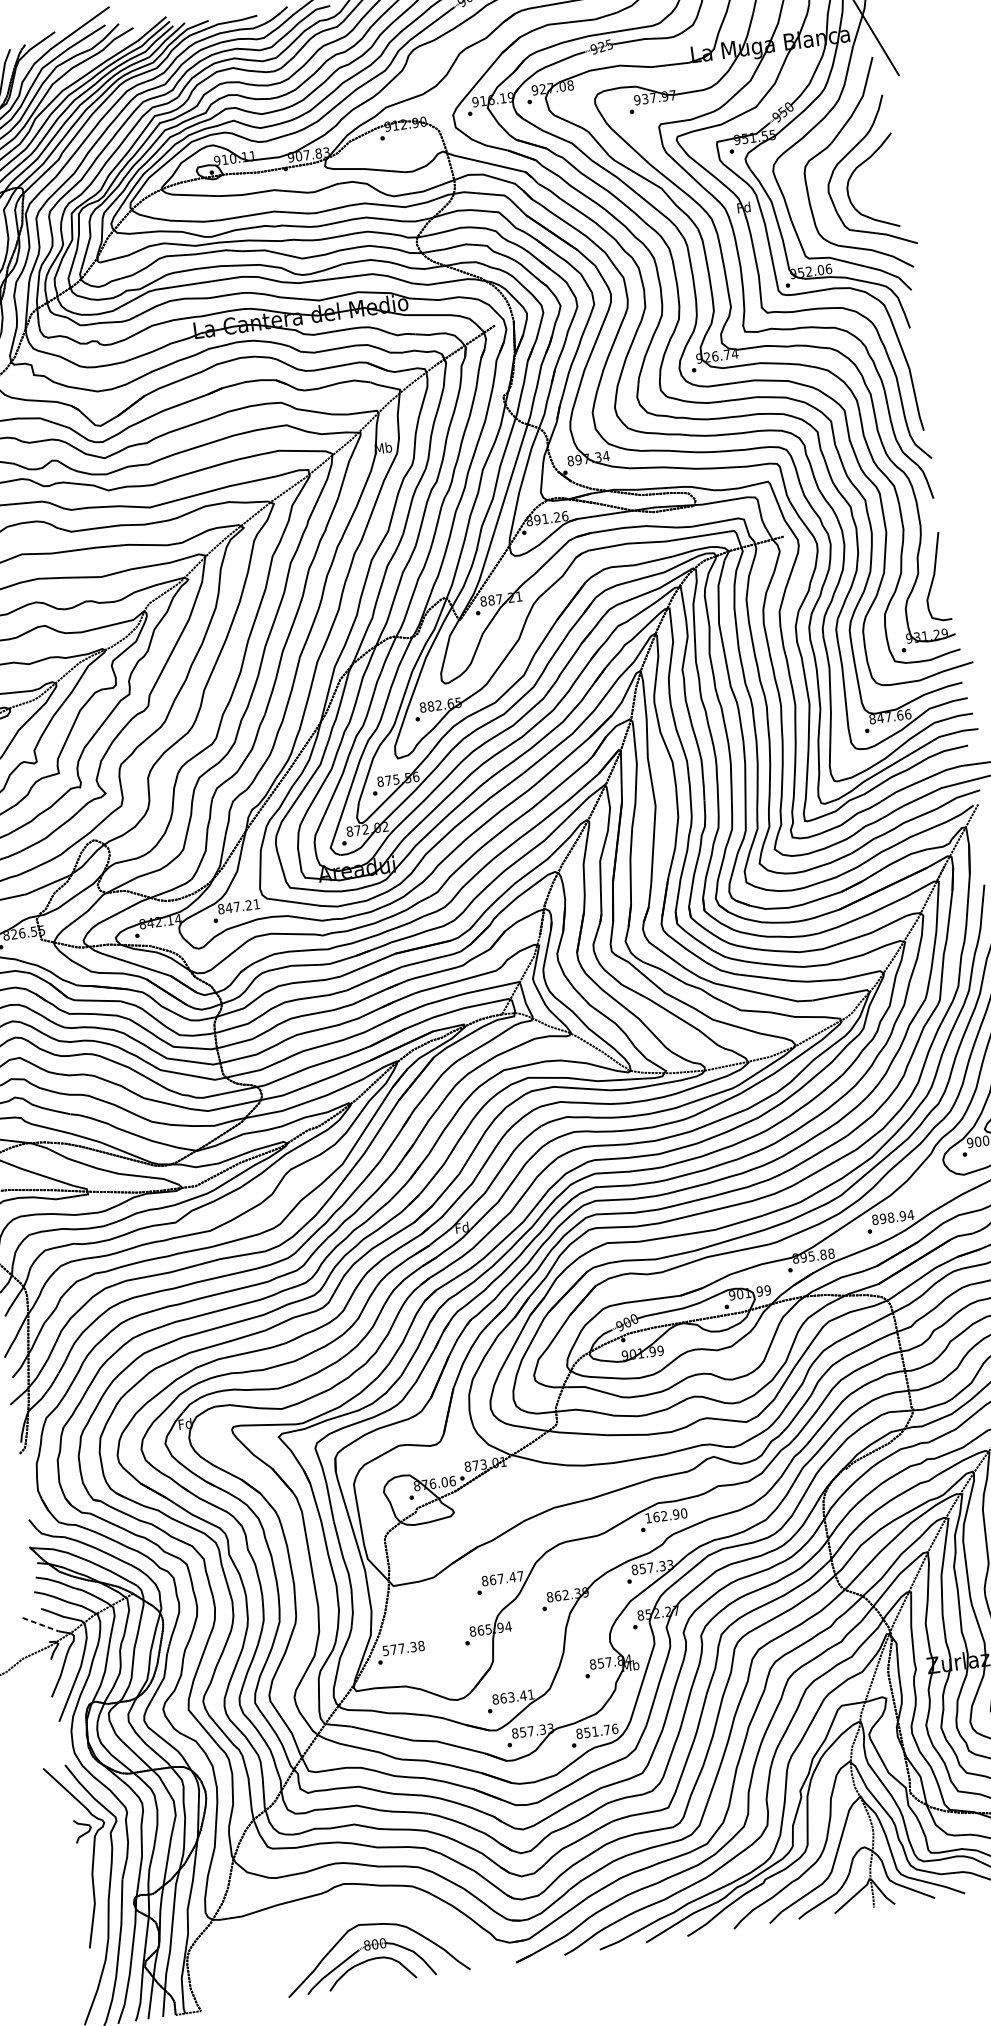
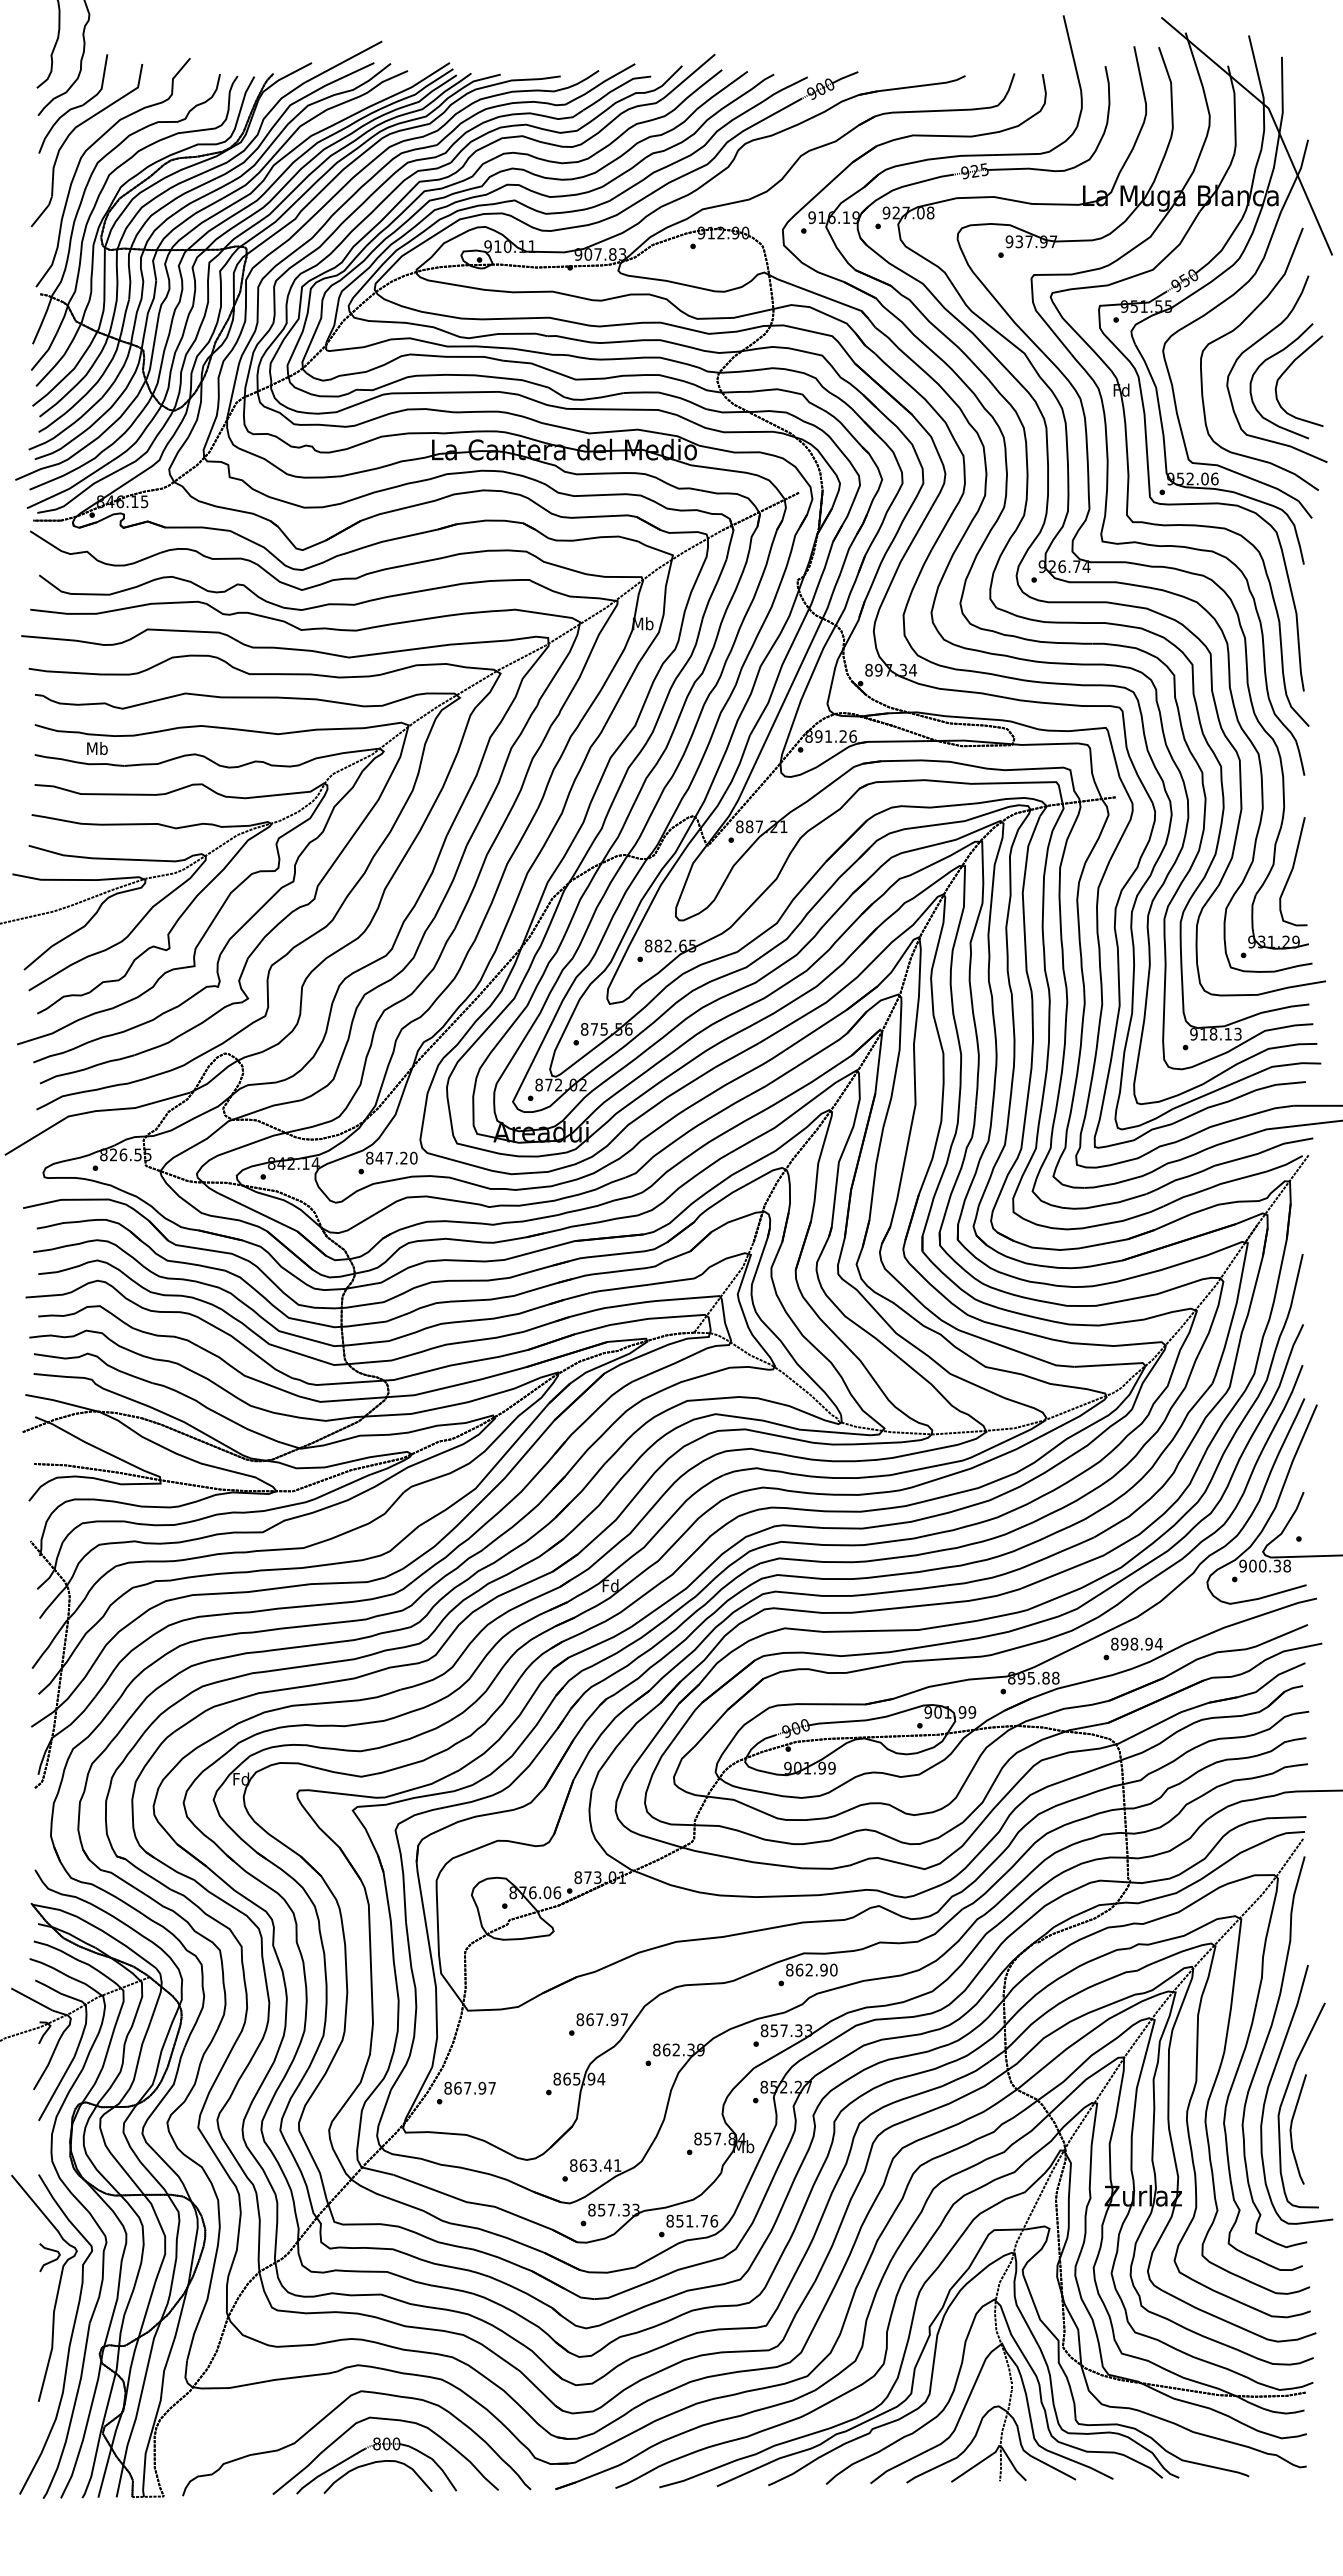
curve: (875, 173) -> (1287, 370), added
text: (889, 716) -> (1215, 1033), 847.66 -> 918.13
text: (256, 903) -> (413, 1157), 847.21 -> 847.20
text: (648, 1517) -> (789, 1969), 162.90 -> 862.90
text: (512, 1577) -> (614, 2019), 867.47 -> 867.97
line: (40, 1624) -> (32, 1999), dashed -> solid
text: (403, 1647) -> (469, 2087), 577.38 -> 867.97
curve: (326, 1926) -> (330, 2414), added

